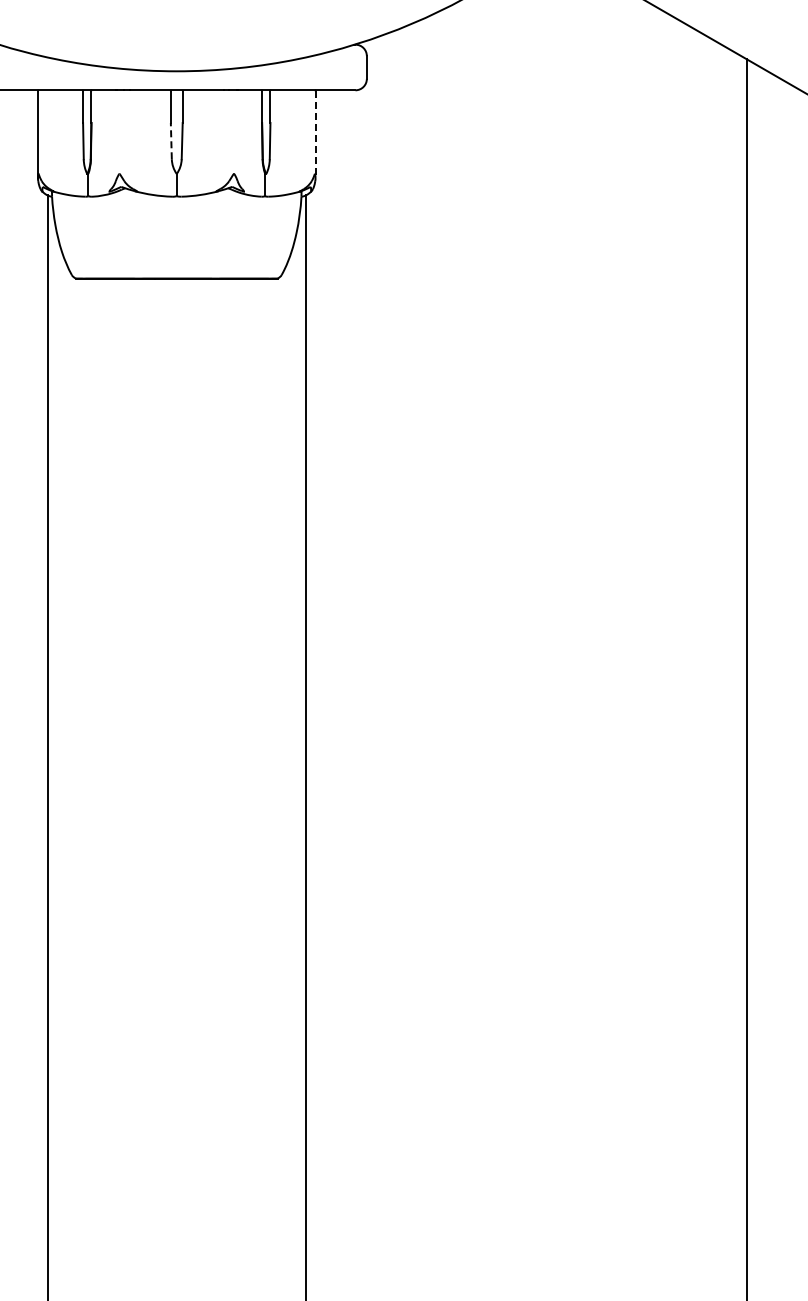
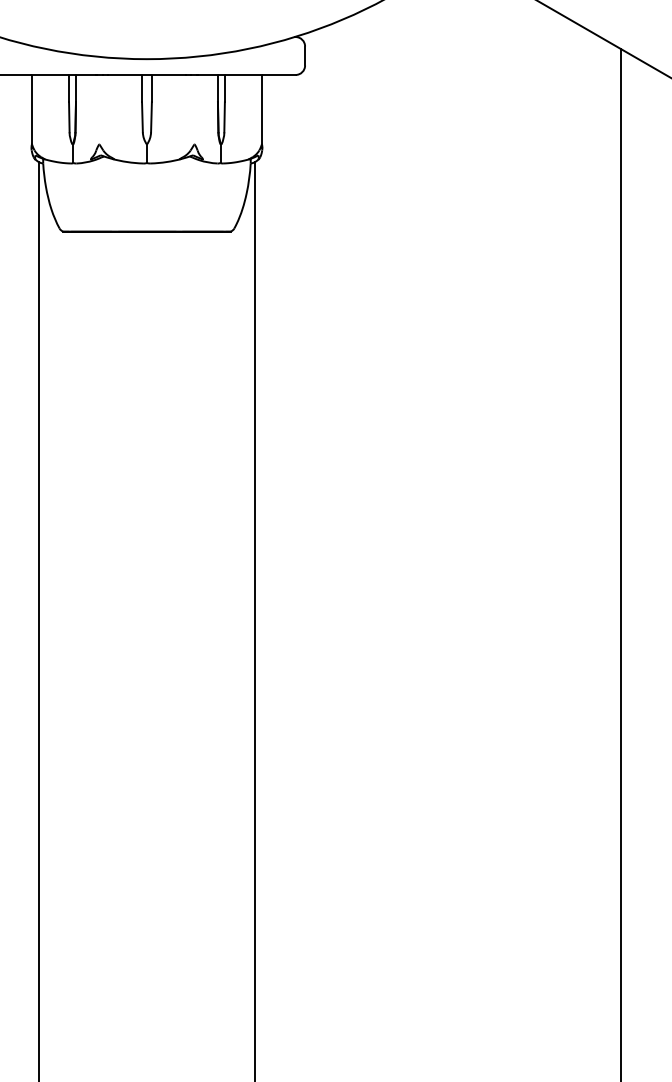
line: (315, 134) -> (262, 111), dashed -> solid
line: (171, 140) -> (142, 116), dashed -> solid

